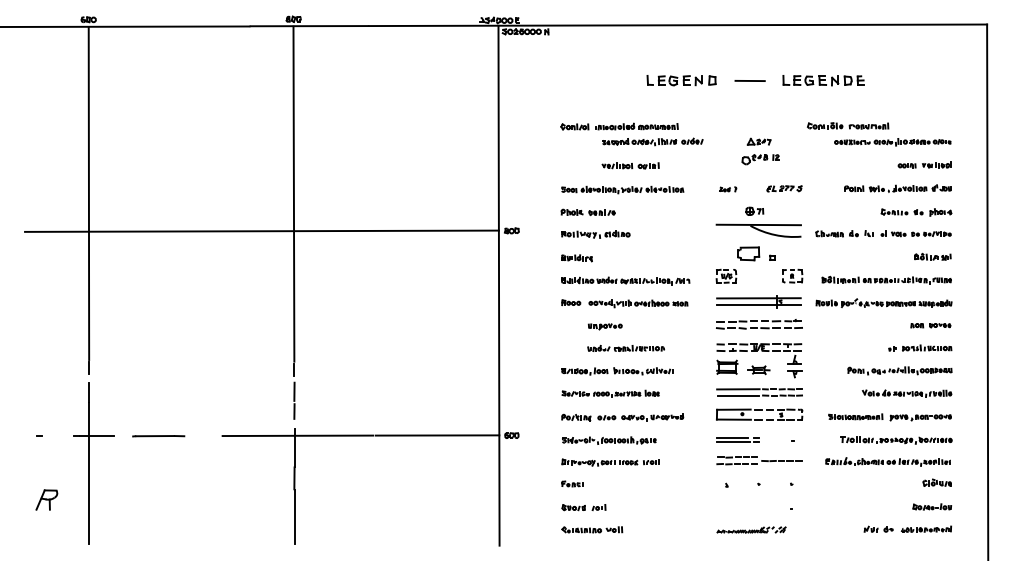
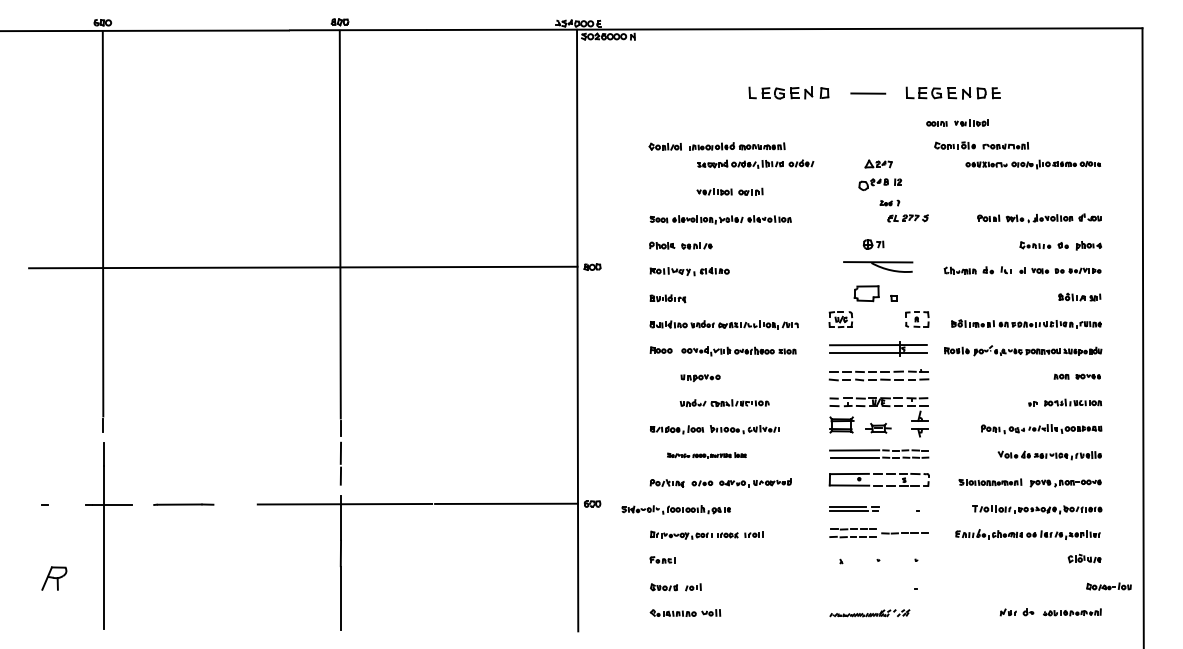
part: (924, 164) -> (957, 122), moved
part: (727, 188) -> (889, 202), moved
part: (758, 230) -> (877, 266), size x0.7
part: (610, 393) -> (706, 455), size x0.7
part: (608, 440) -> (675, 509), moved
part: (931, 506) -> (1108, 586), moved

